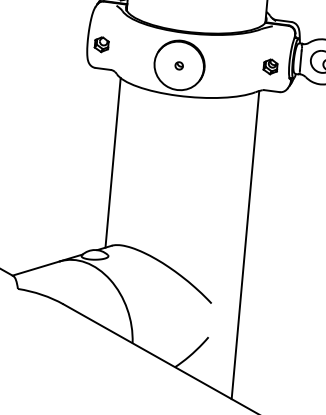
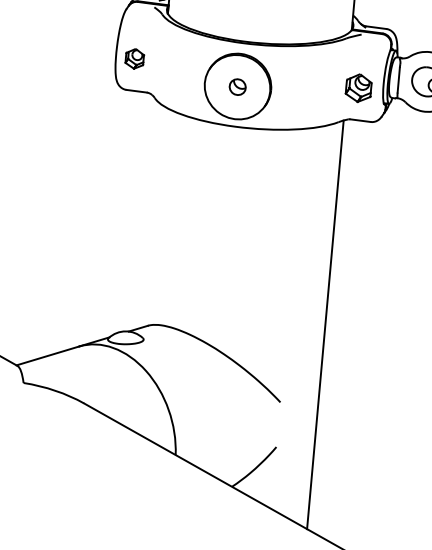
part: (178, 65) -> (236, 86), size x1.6
part: (270, 66) -> (358, 87), size x1.4
line: (112, 162) -> (149, 215), removed

